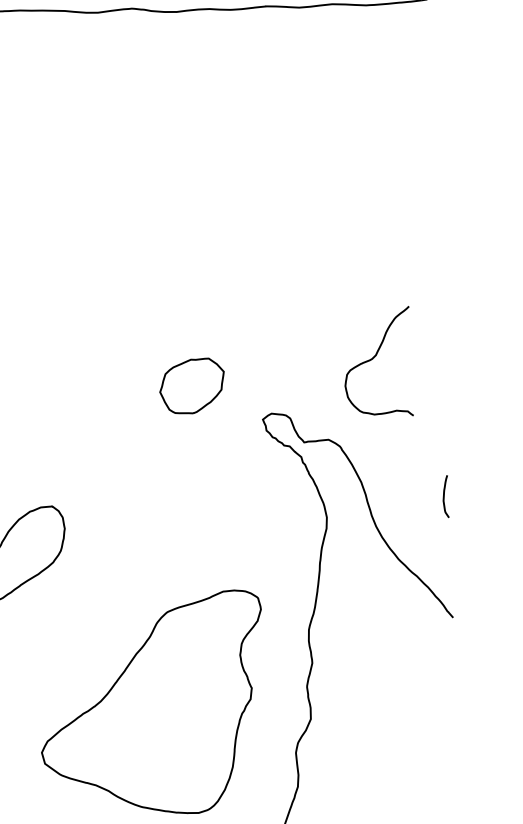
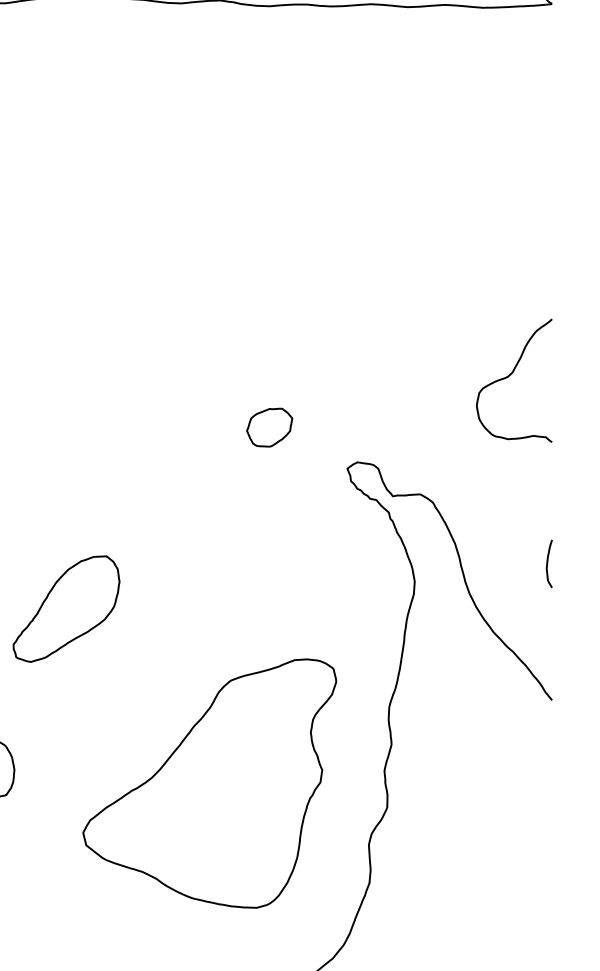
curve: (374, 357) -> (510, 375), moved
part: (192, 385) -> (269, 427), size x0.62

